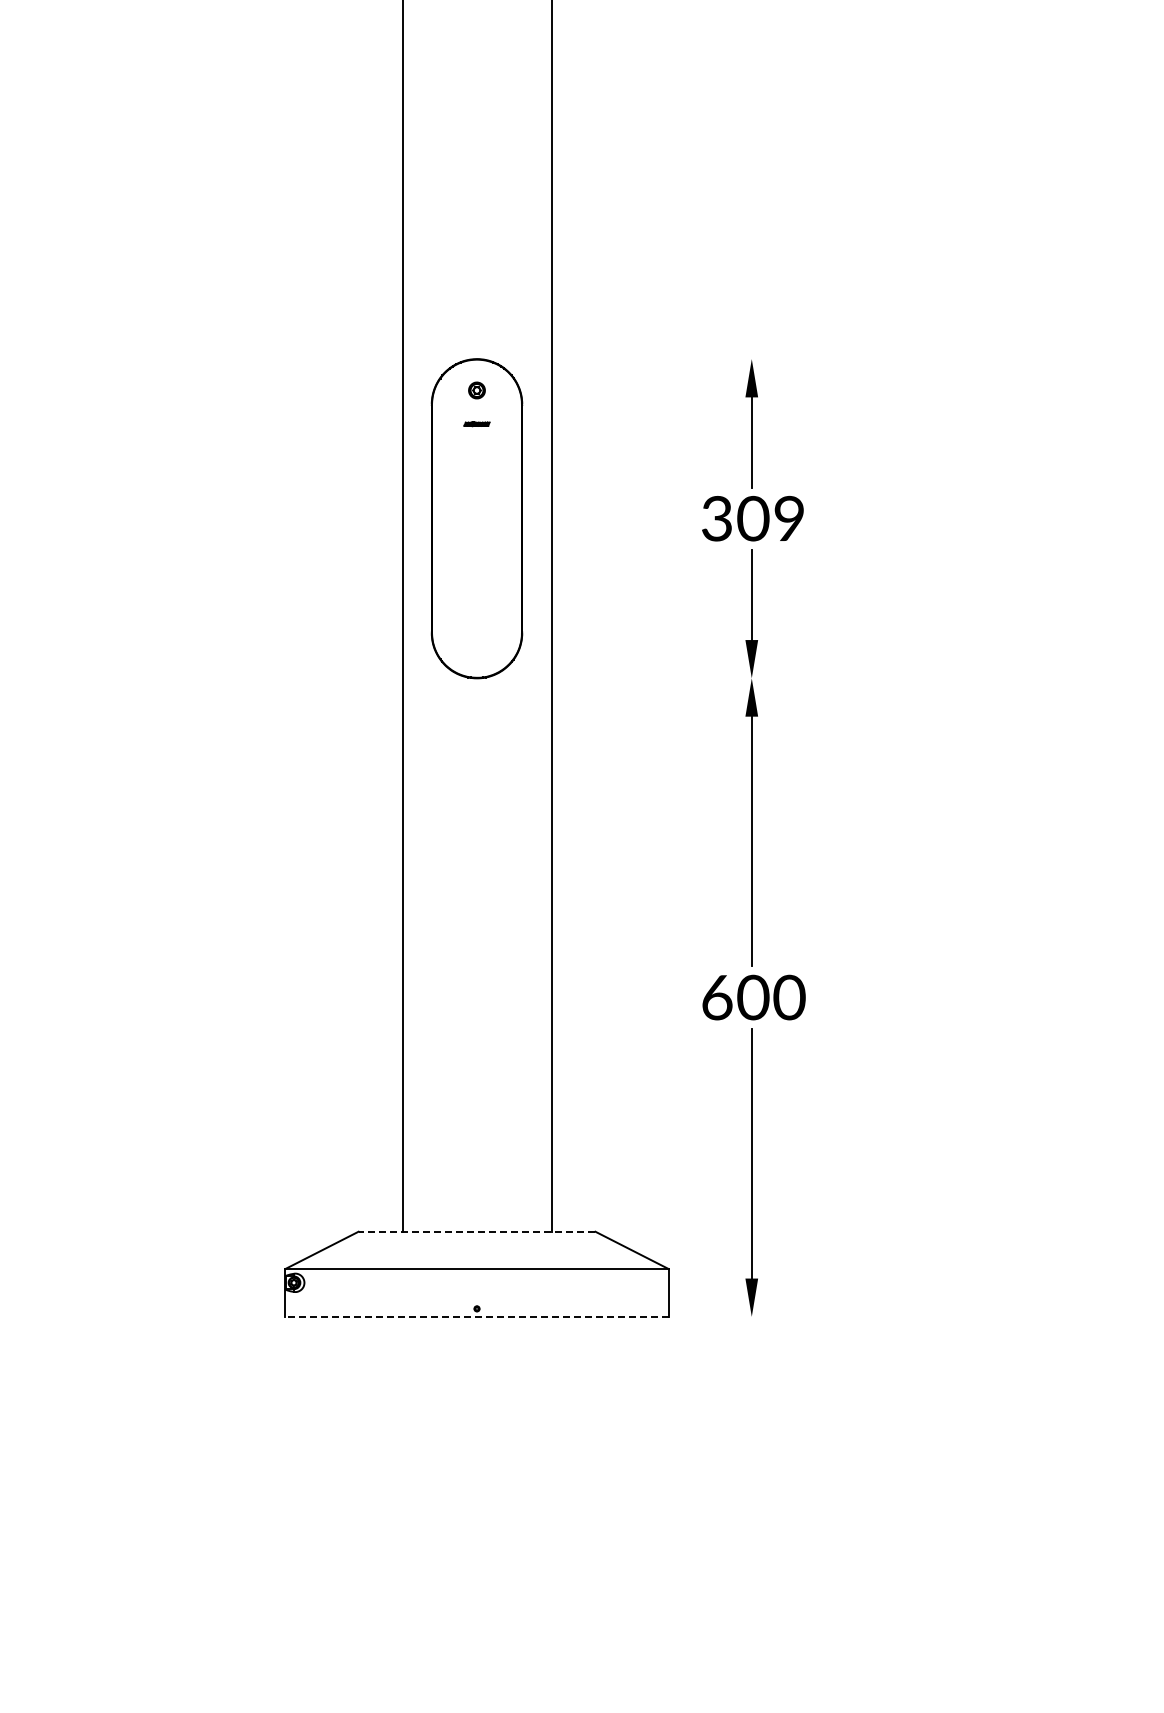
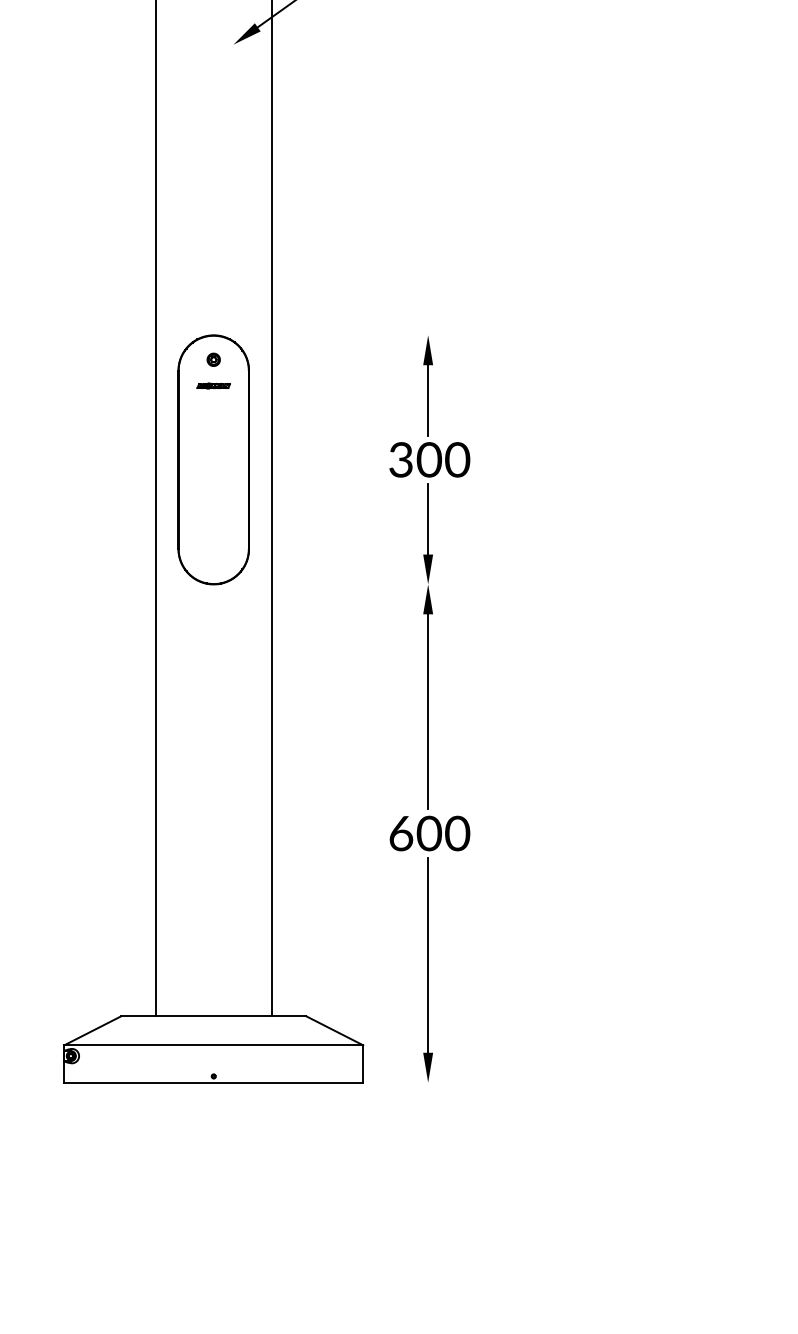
part: (476, 424) -> (213, 386), size x1.67
text: (789, 519) -> (457, 460), 309 -> 300
line: (476, 1231) -> (213, 1016), dashed -> solid
line: (477, 1316) -> (214, 1082), dashed -> solid

